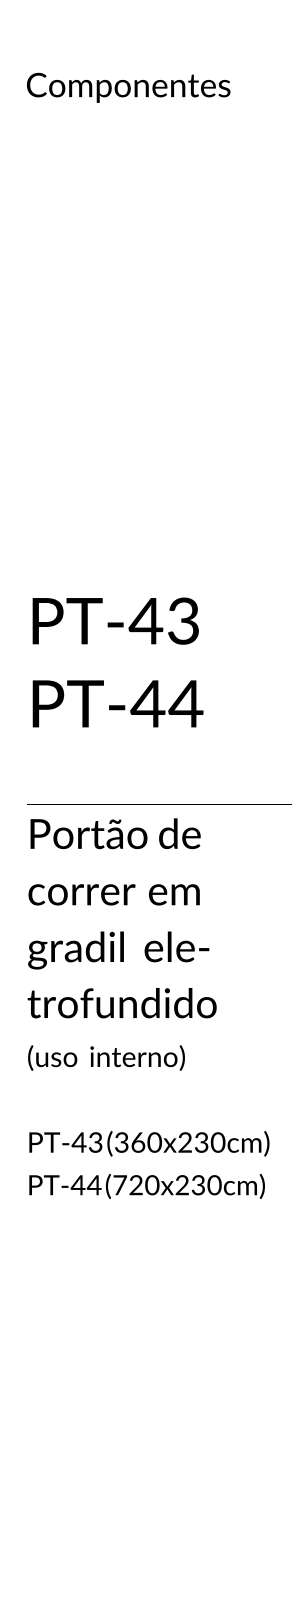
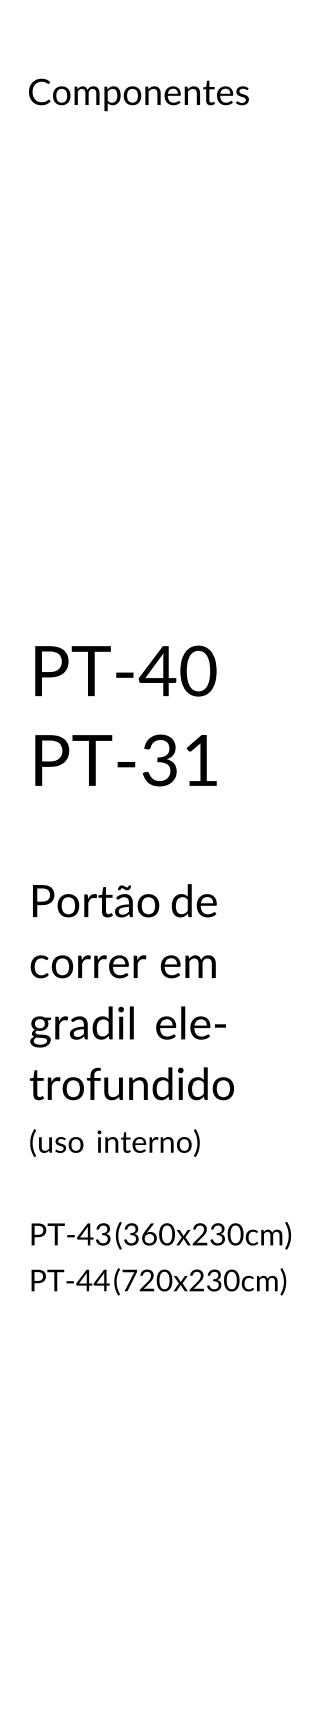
text: (183, 620) -> (198, 670), PT-43 -> PT-40
text: (166, 703) -> (179, 760), PT-44 -> PT-31

